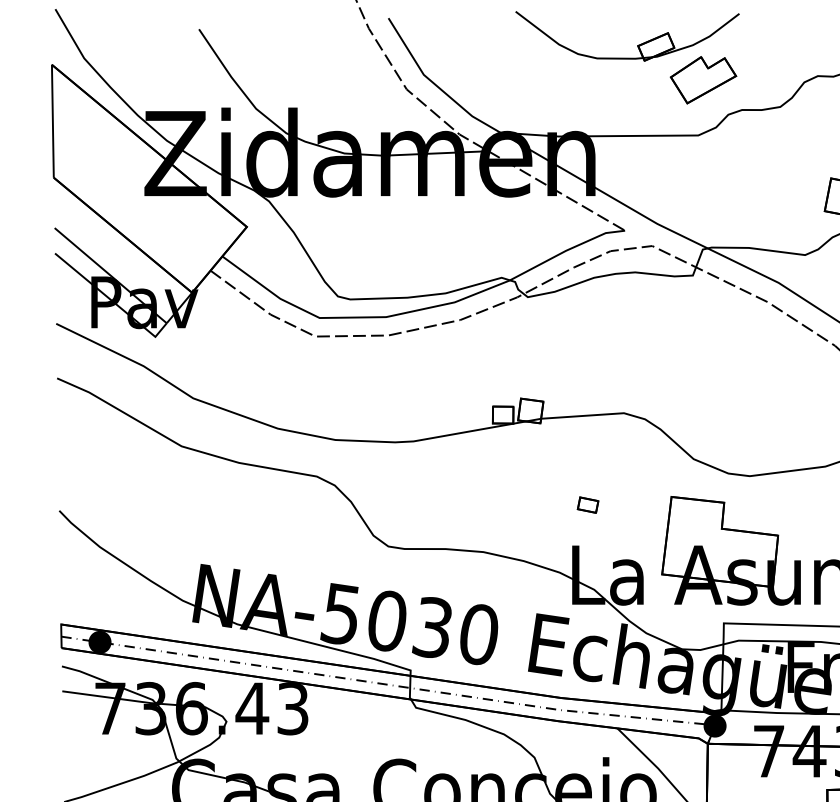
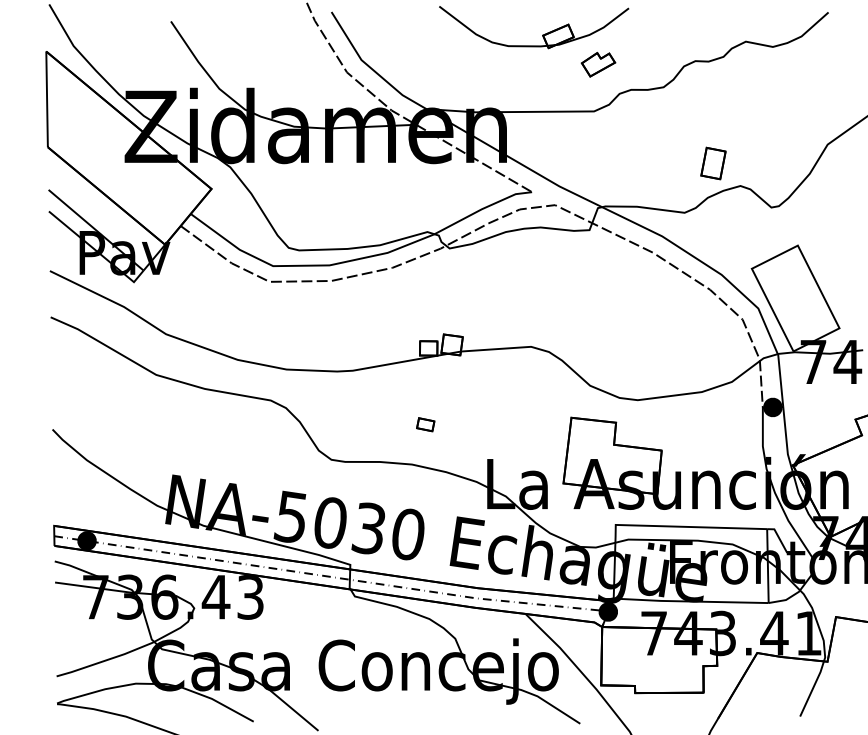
part: (703, 80) -> (598, 64), size x0.6
part: (587, 504) -> (425, 424), moved

